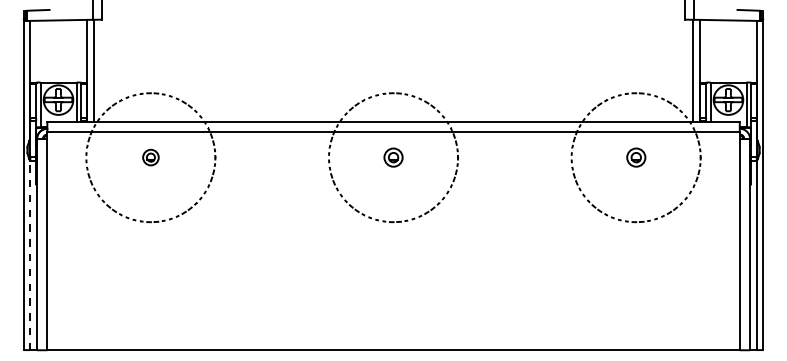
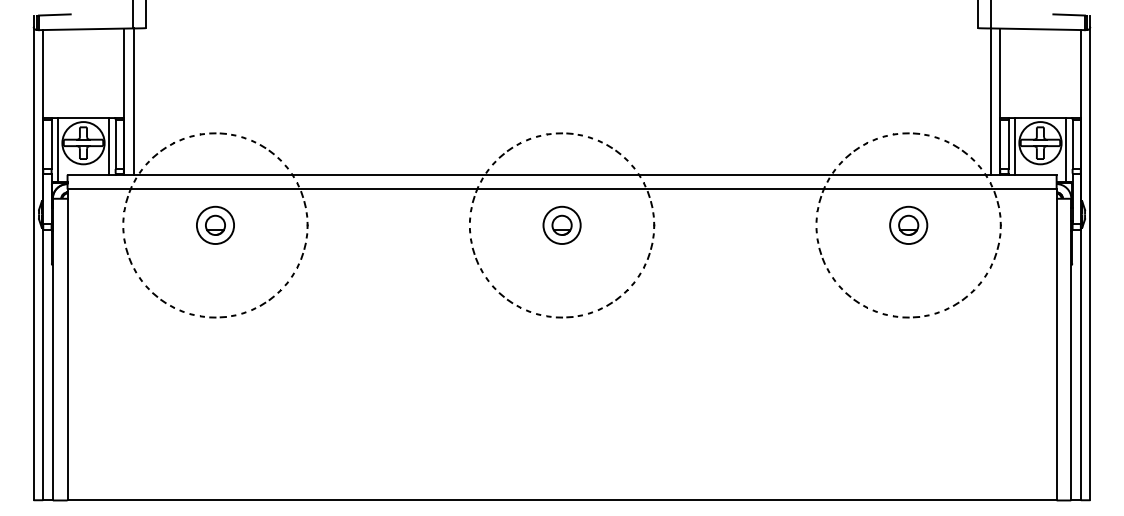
part: (150, 157) -> (214, 225), size x1.67
part: (393, 157) -> (562, 225), size x1.43
part: (636, 157) -> (909, 225), size x1.43
line: (30, 254) -> (43, 363), dashed -> solid

